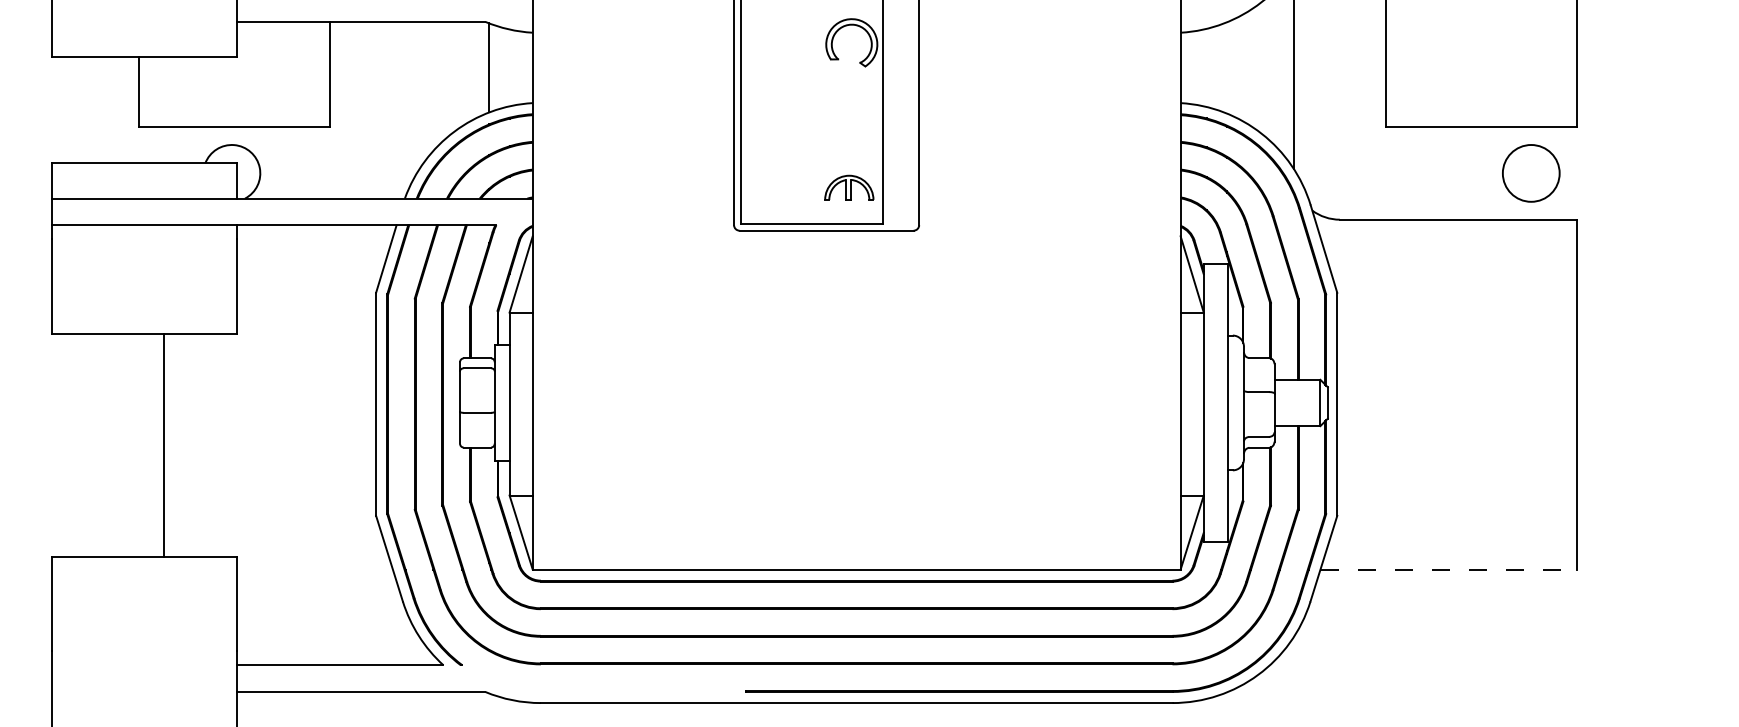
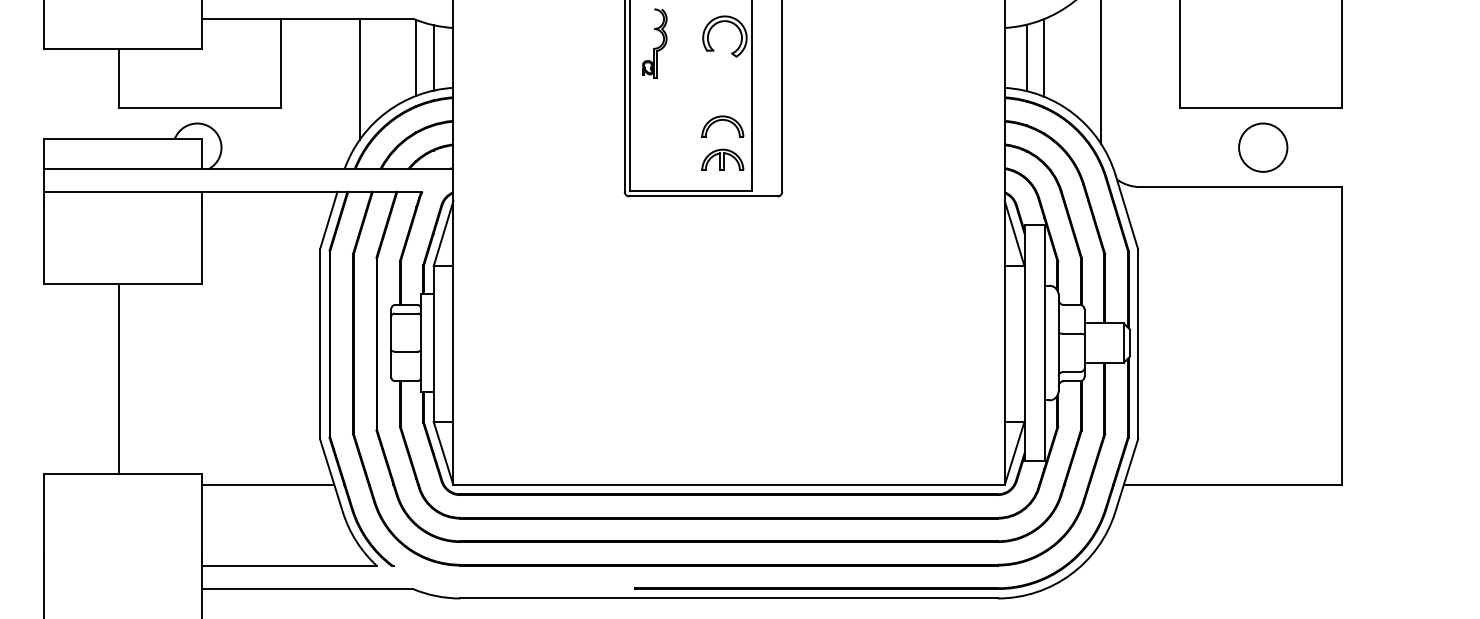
part: (769, 51) -> (654, 43), added
line: (509, 67) -> (433, 57), added
line: (1206, 67) -> (1026, 57), added
line: (1226, 67) -> (1043, 57), added
line: (422, 92) -> (359, 78), added
part: (849, 141) -> (722, 120), added
circle: (1531, 173) -> (1263, 147), moved
line: (164, 444) -> (118, 378), moved
line: (314, 569) -> (267, 484), added
line: (1449, 569) -> (1233, 484), dashed -> solid

